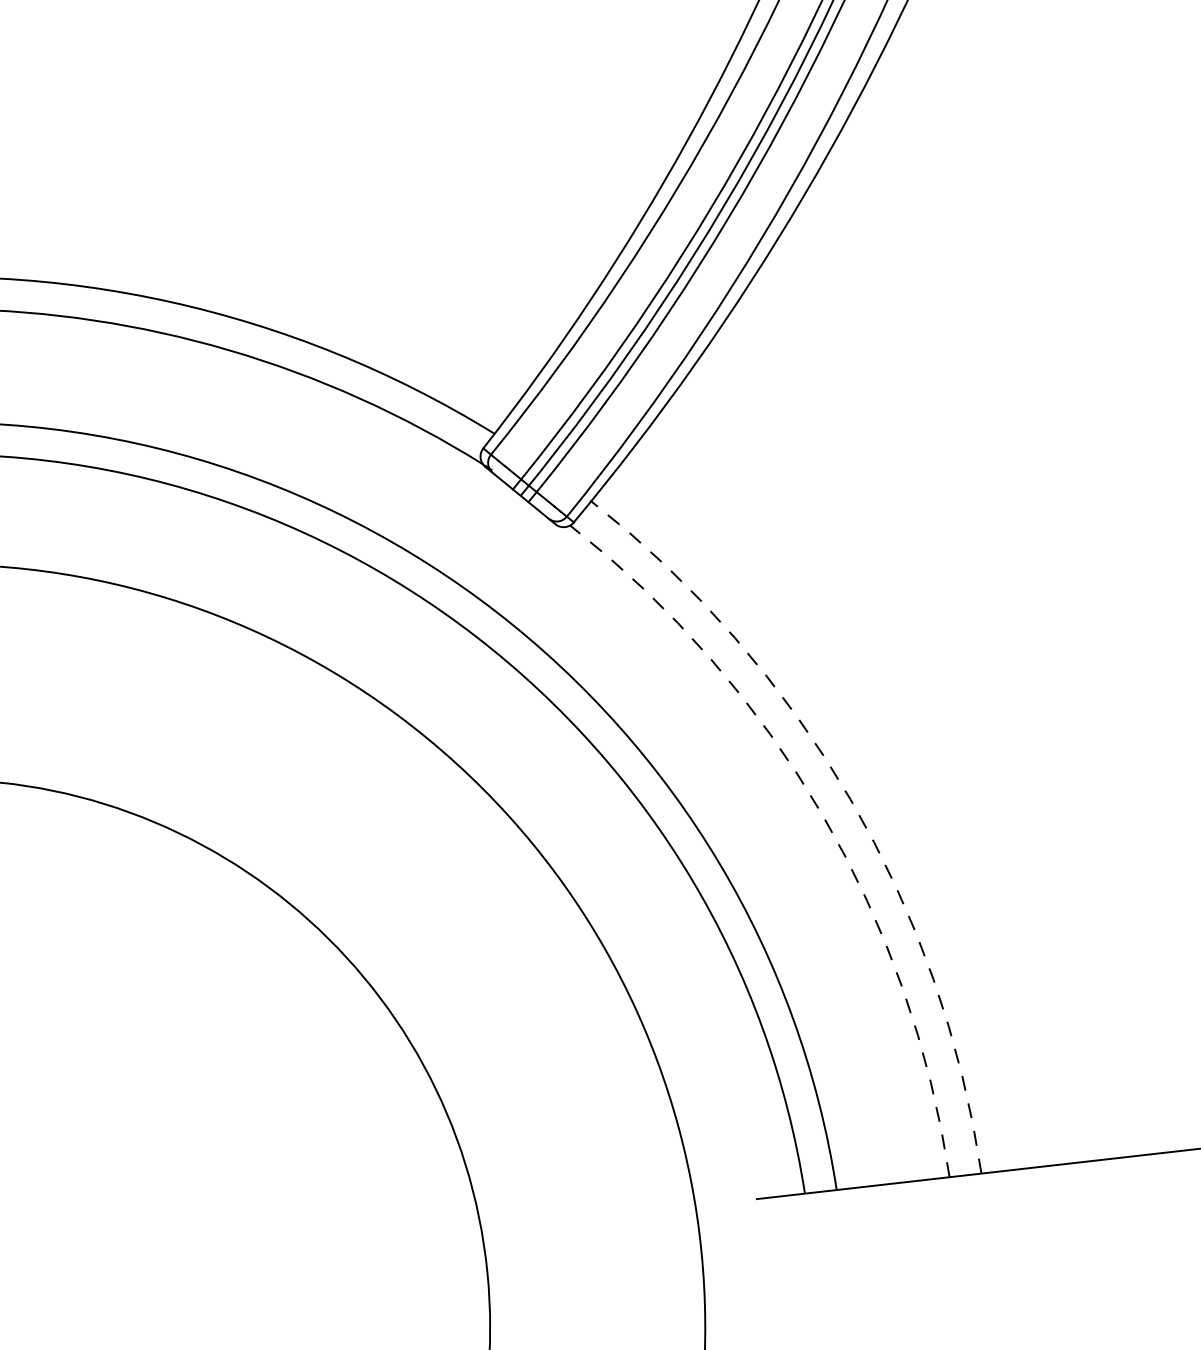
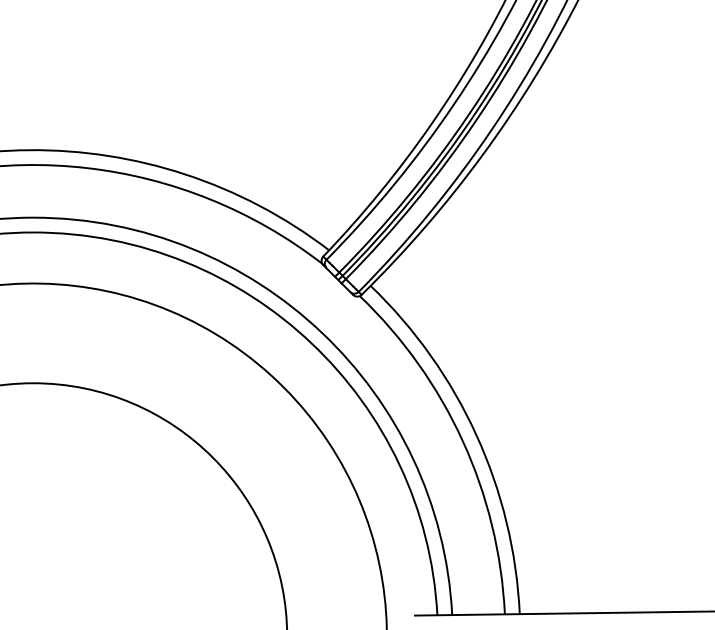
arc: (850, 799) -> (476, 435), dashed -> solid
arc: (821, 815) -> (462, 441), dashed -> solid

